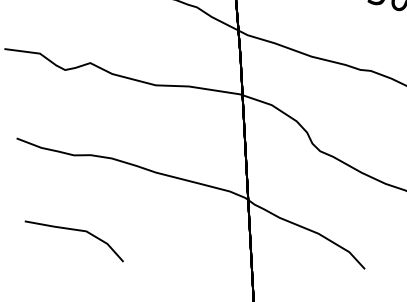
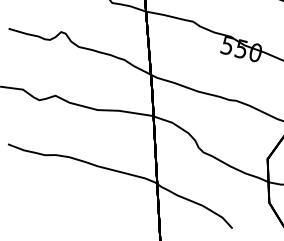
part: (76, 231) -> (46, 204), removed

